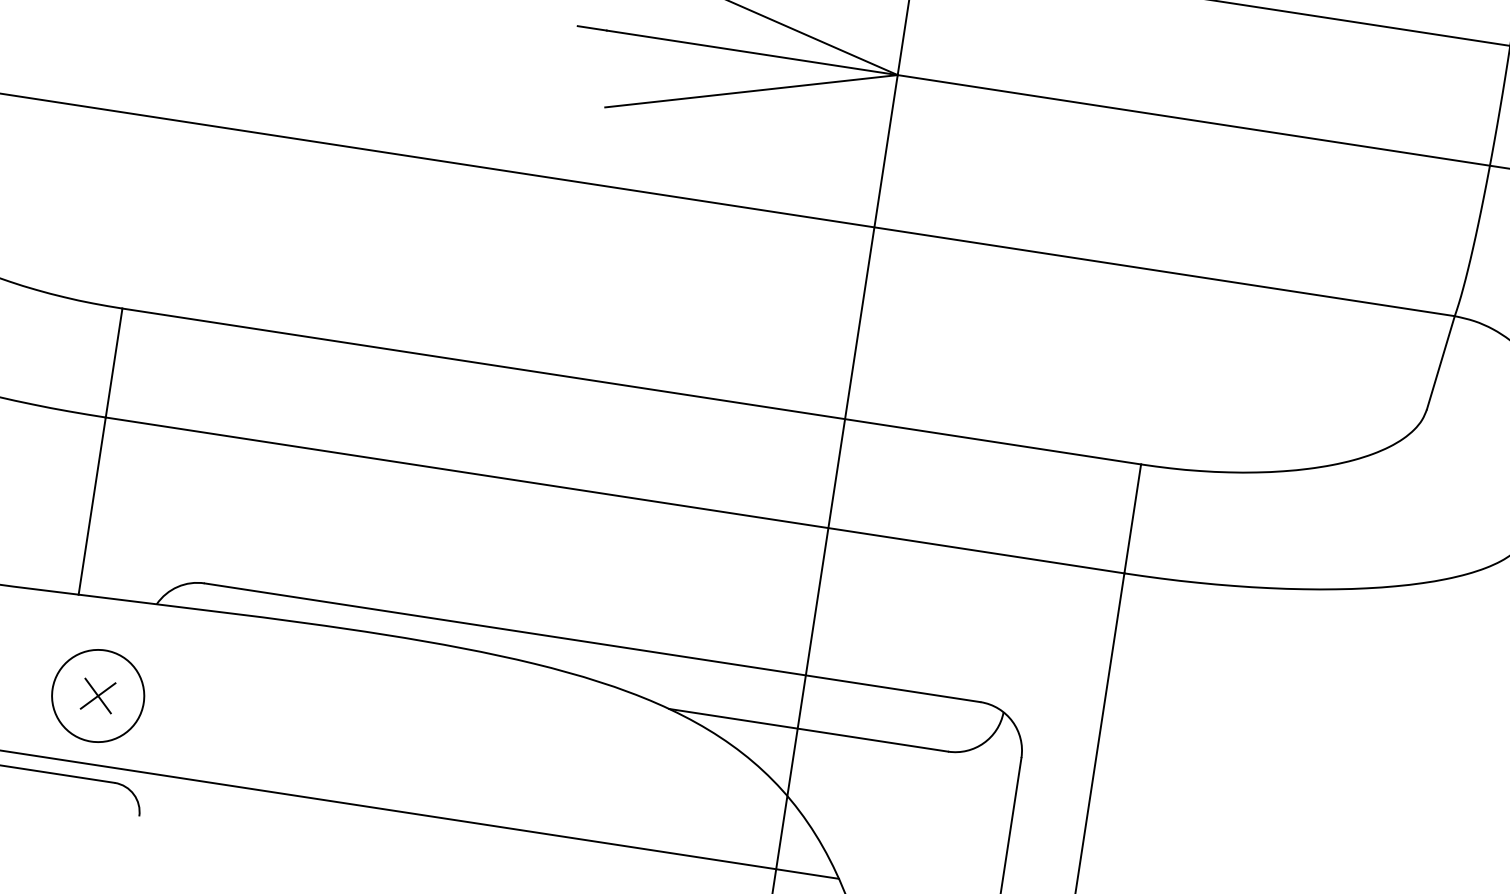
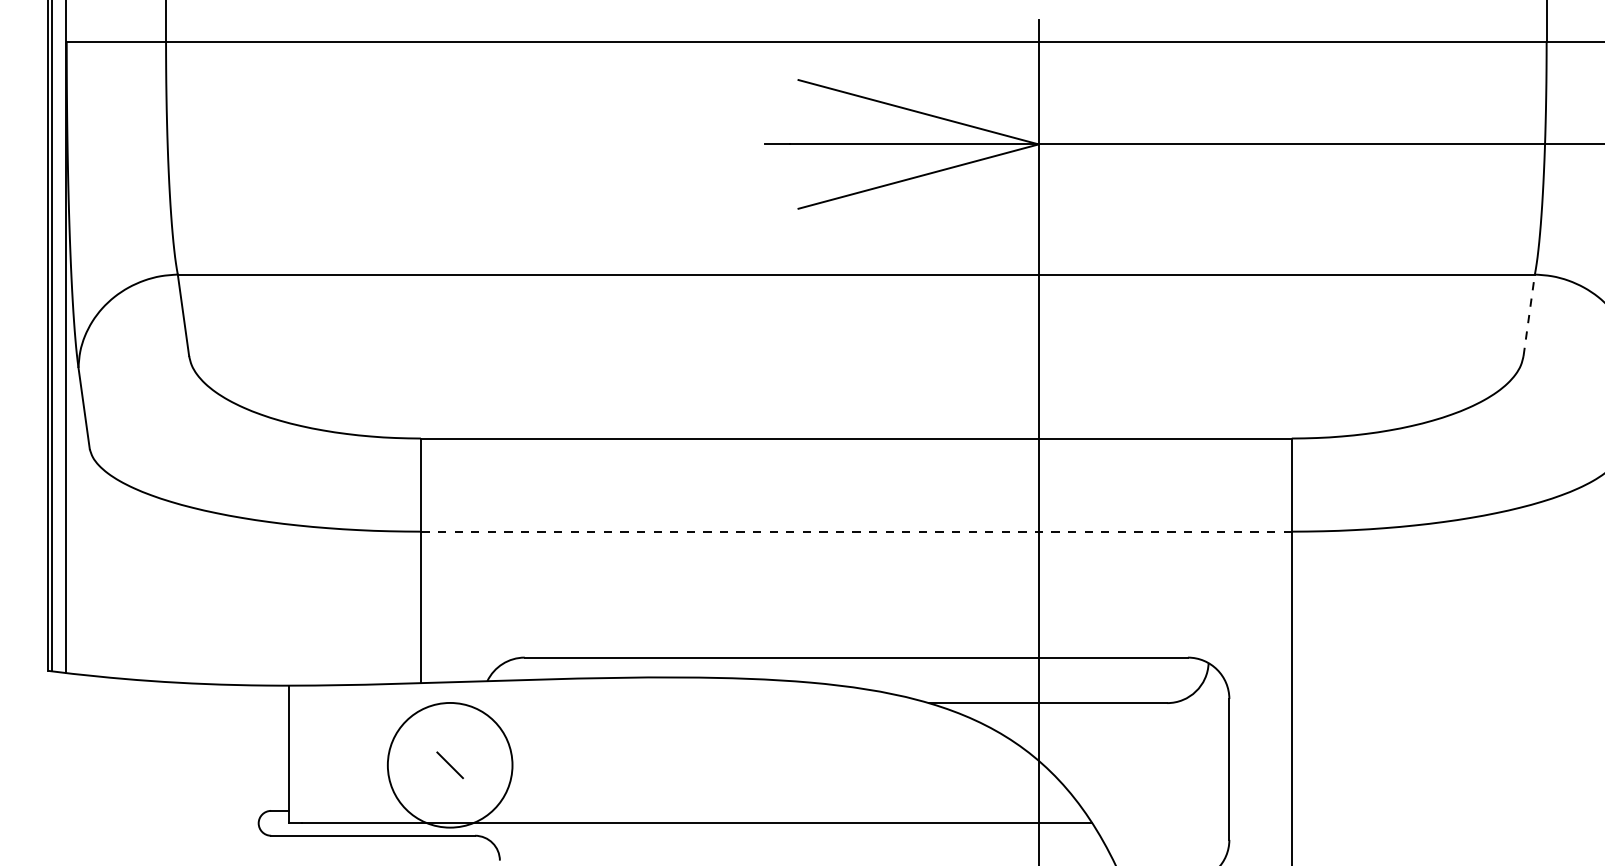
line: (1441, 361) -> (1529, 314), solid -> dashed
line: (614, 495) -> (855, 531), solid -> dashed
line: (97, 696) -> (449, 765), removed
circle: (98, 696) -> (450, 765), size x1.6

